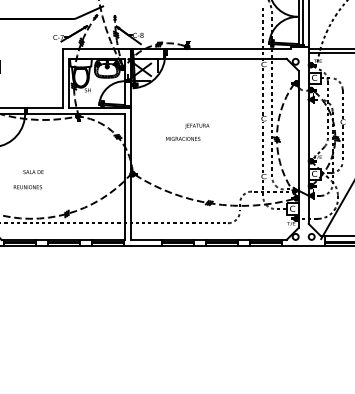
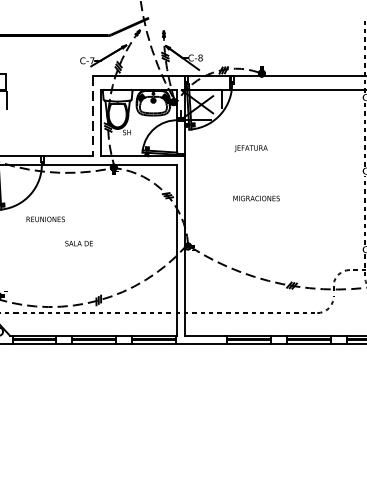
line: (62, 78) -> (92, 116), solid -> dashed
text: (197, 125) -> (251, 147), moved
text: (33, 172) -> (79, 244), moved
text: (27, 187) -> (45, 219), moved

